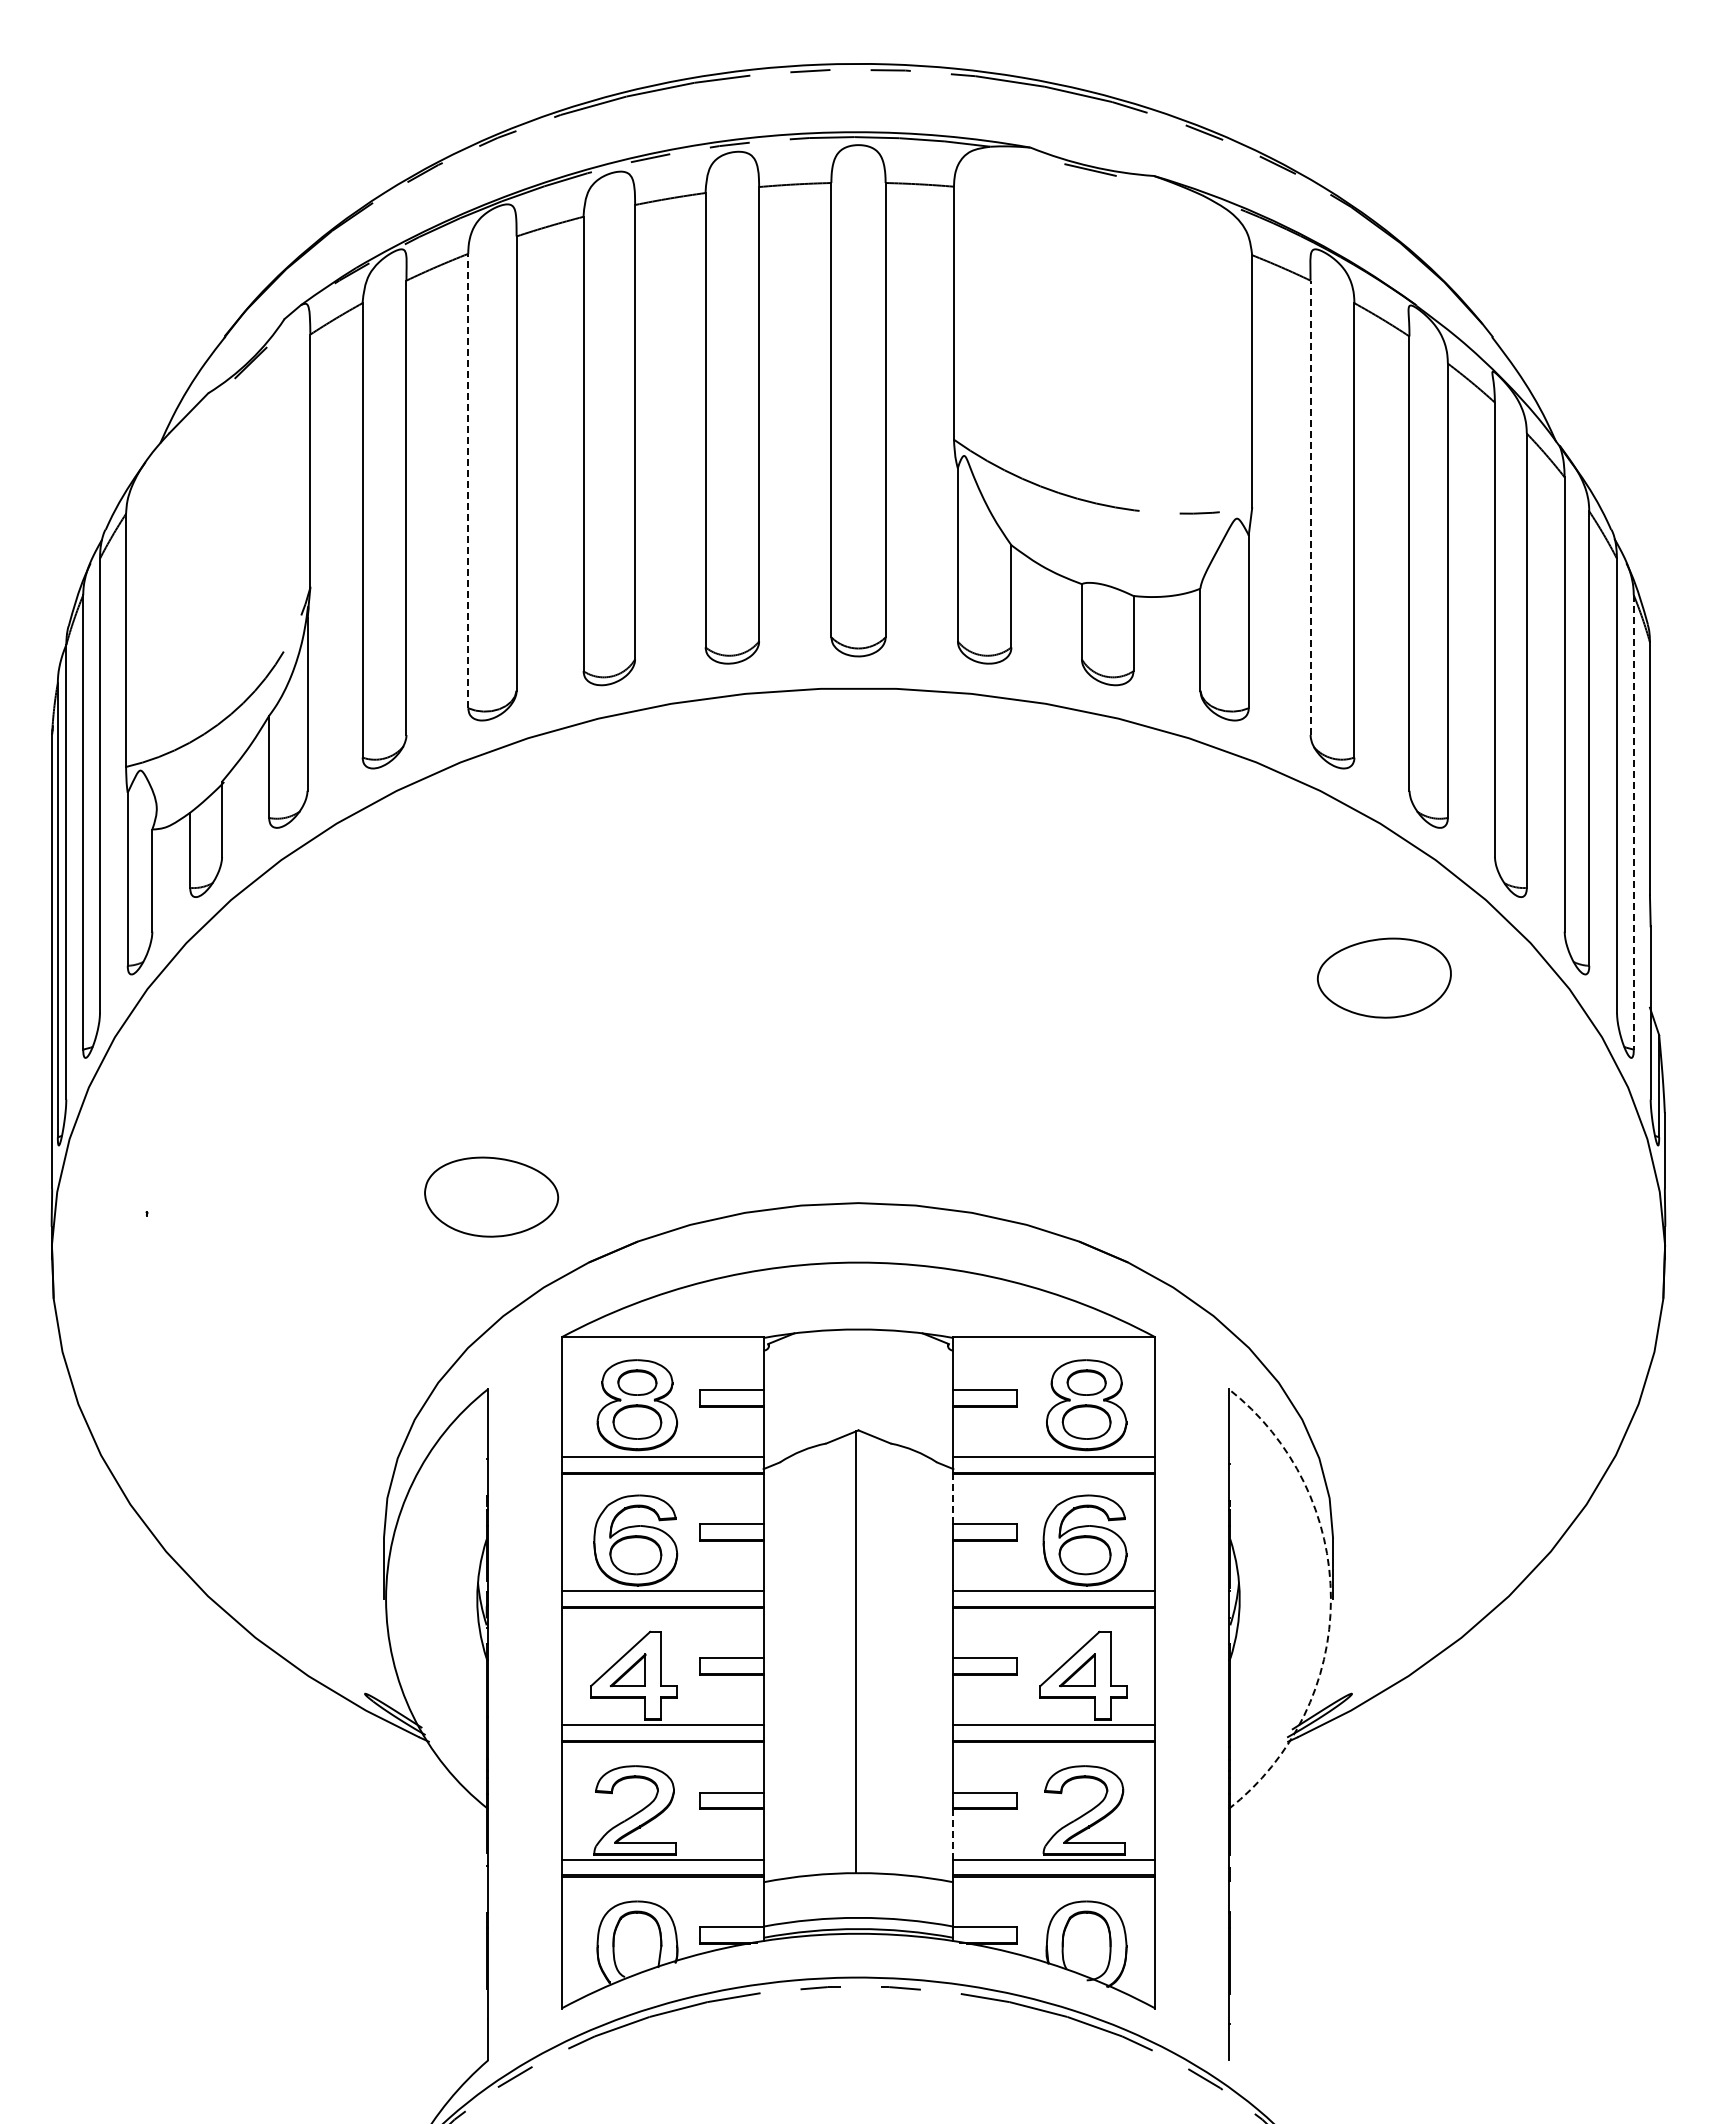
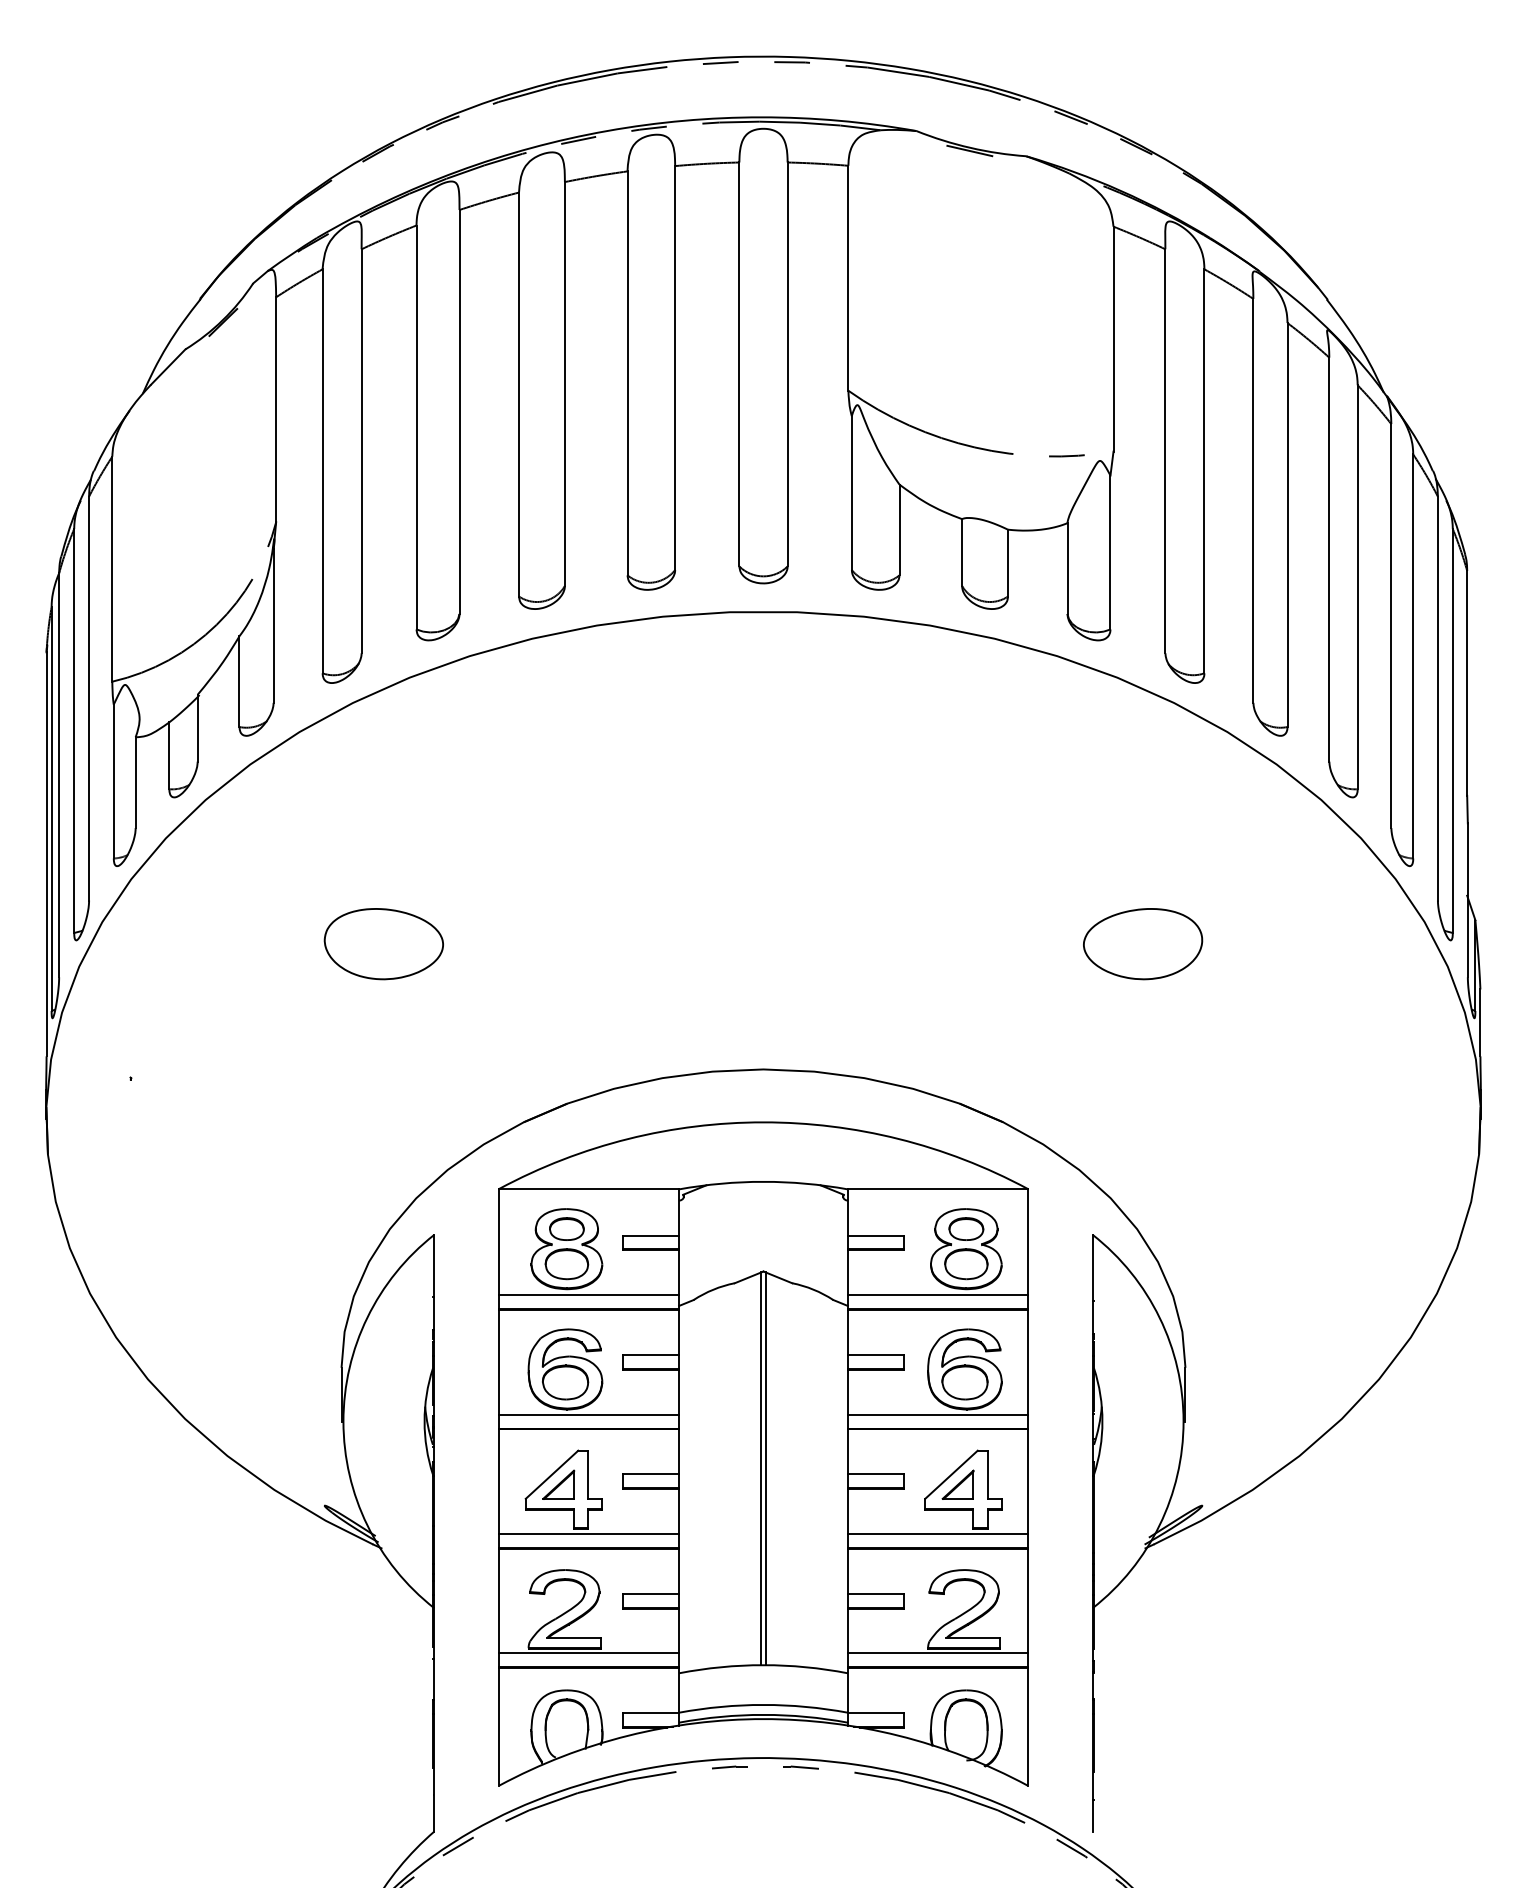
line: (468, 480) -> (416, 426), dashed -> solid
line: (1310, 507) -> (1165, 450), dashed -> solid
line: (1633, 822) -> (1452, 731), dashed -> solid
part: (1384, 977) -> (1143, 943), moved
part: (491, 1196) -> (383, 943), moved
line: (953, 1498) -> (847, 1332), dashed -> solid
arc: (1330, 1599) -> (1183, 1421), dashed -> solid
line: (860, 1652) -> (765, 1469), added
line: (953, 1834) -> (847, 1630), dashed -> solid

